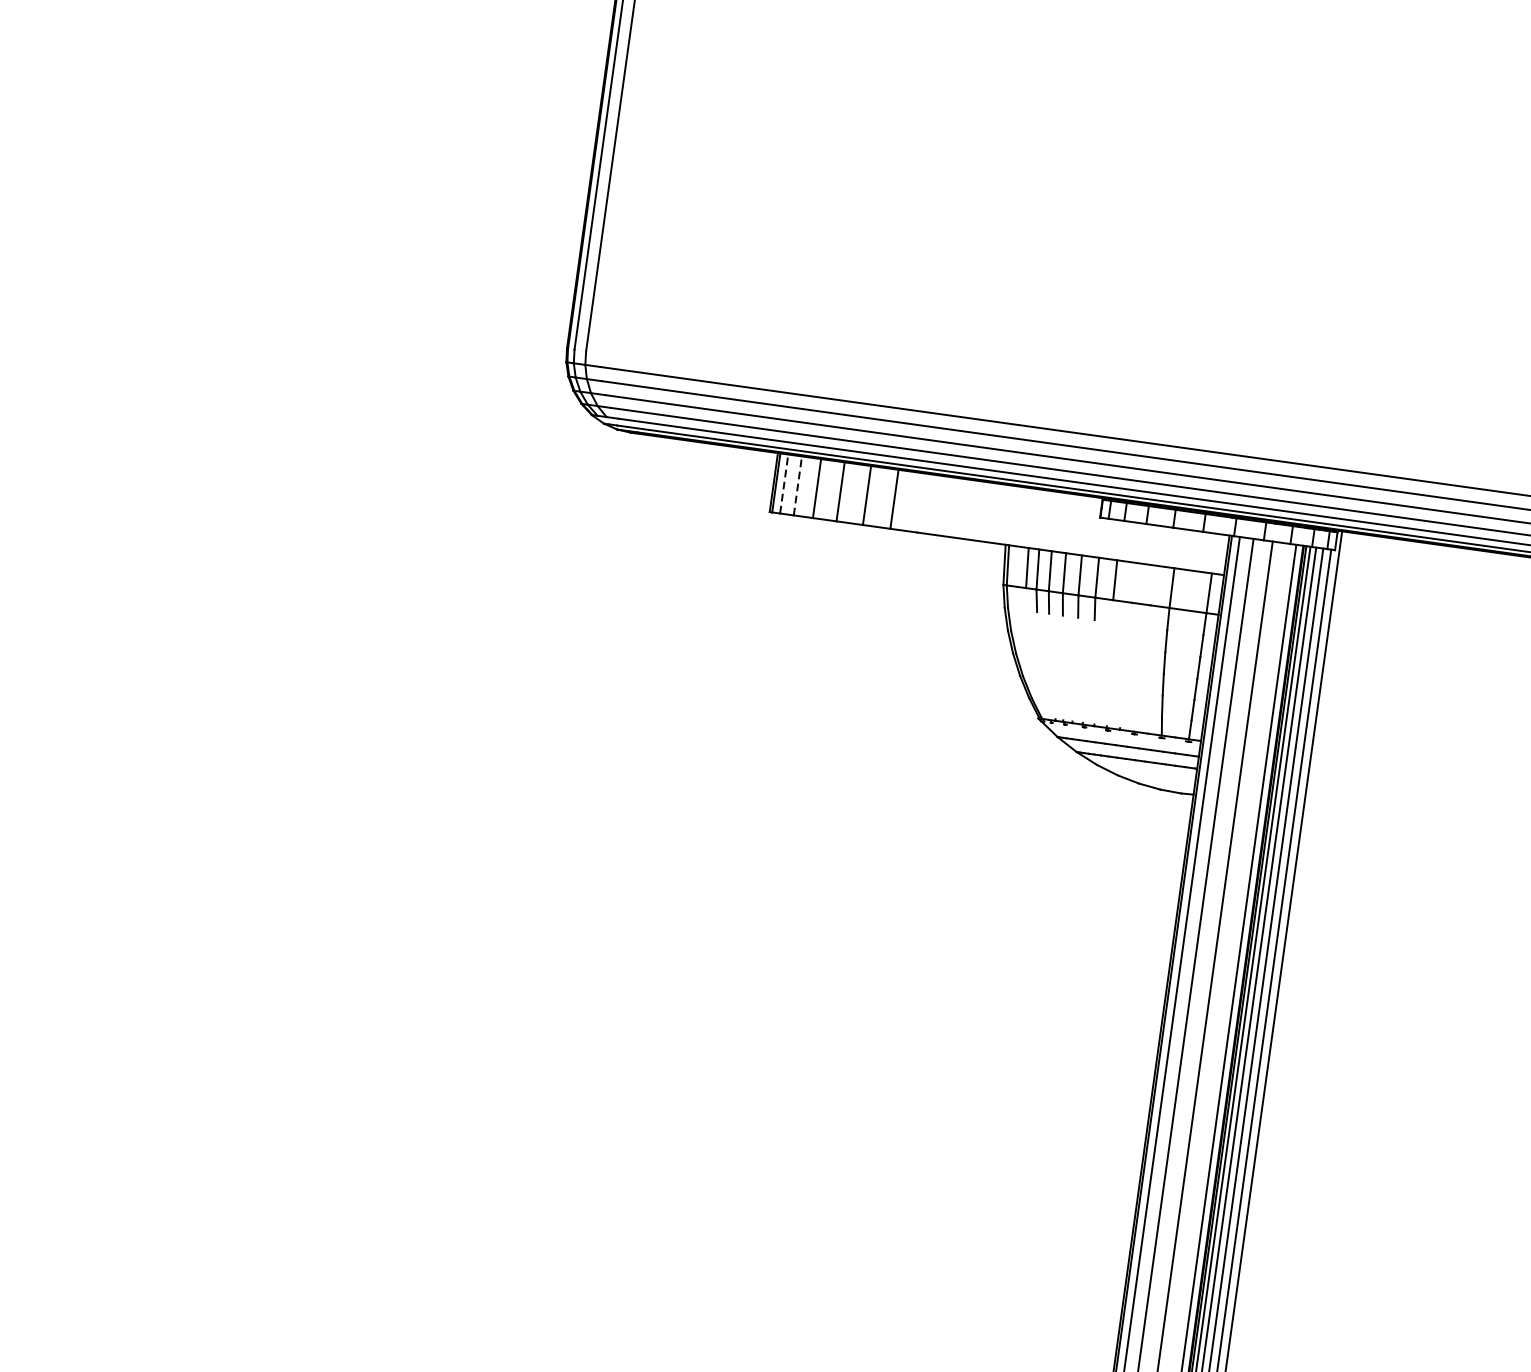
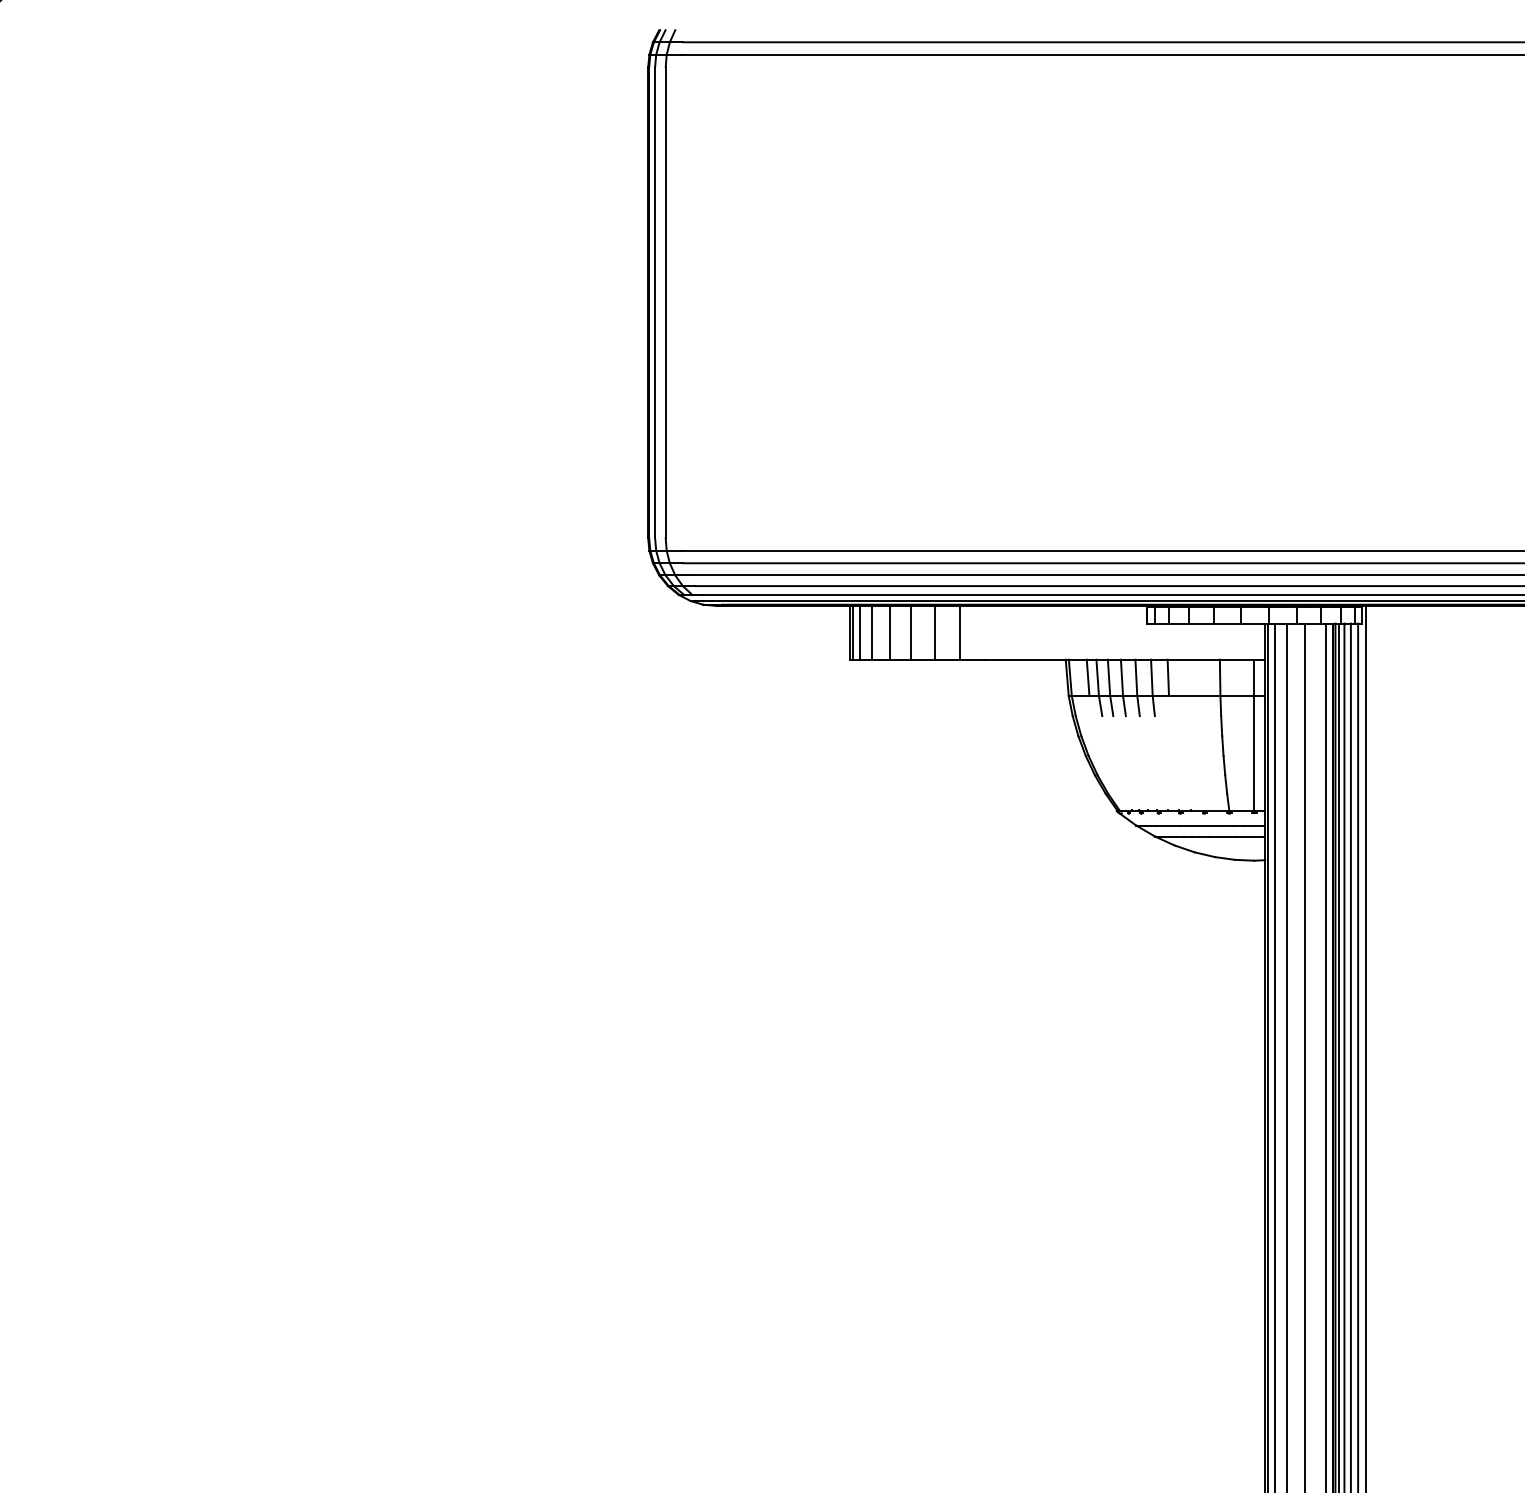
line: (783, 483) -> (859, 632), dashed -> solid
line: (798, 485) -> (872, 632), dashed -> solid

